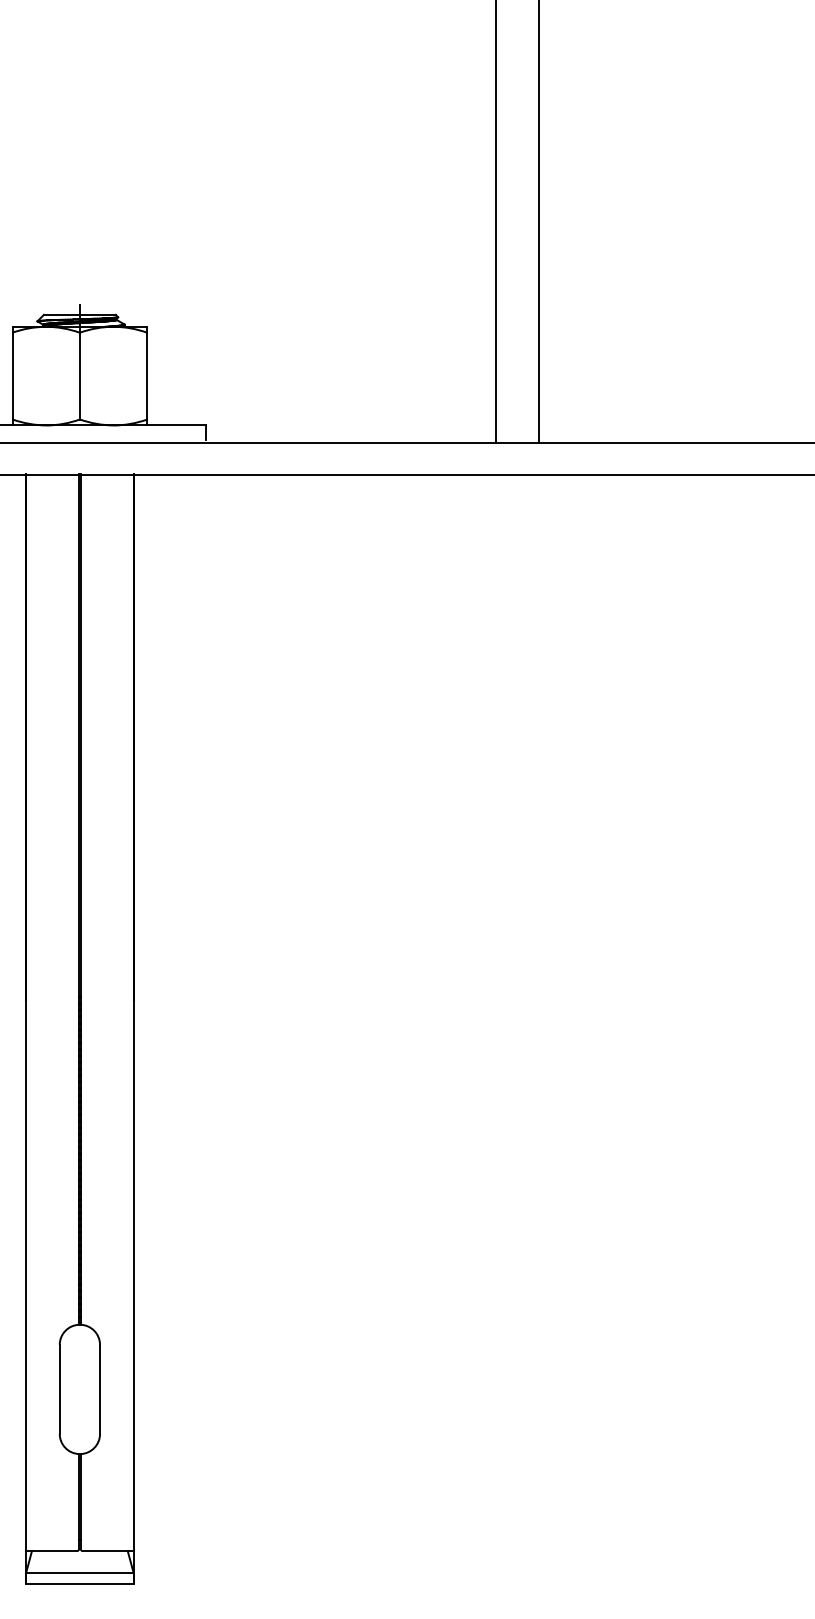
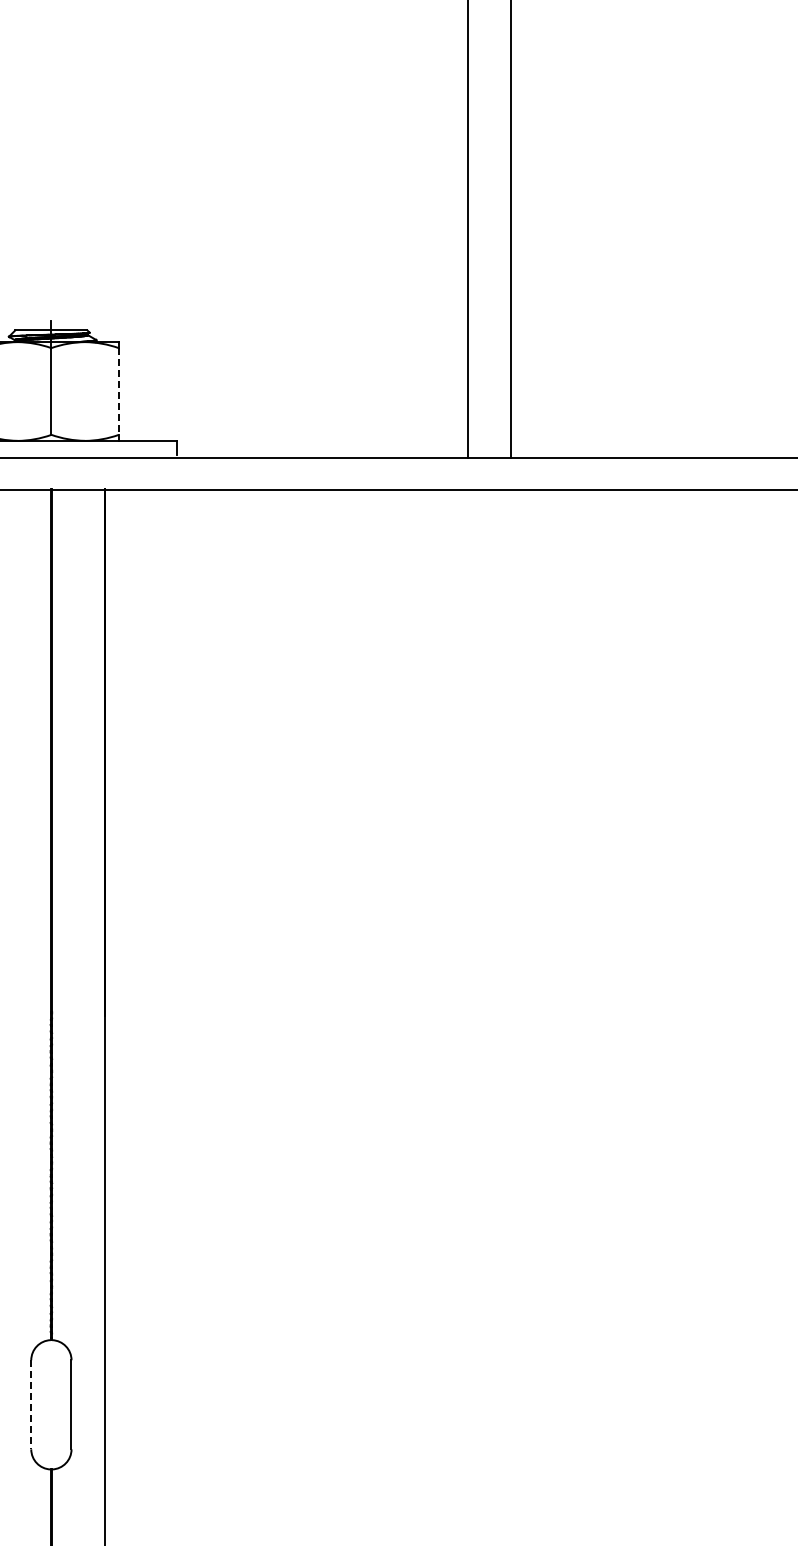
line: (147, 376) -> (119, 391), solid -> dashed
line: (59, 1389) -> (31, 1404), solid -> dashed

